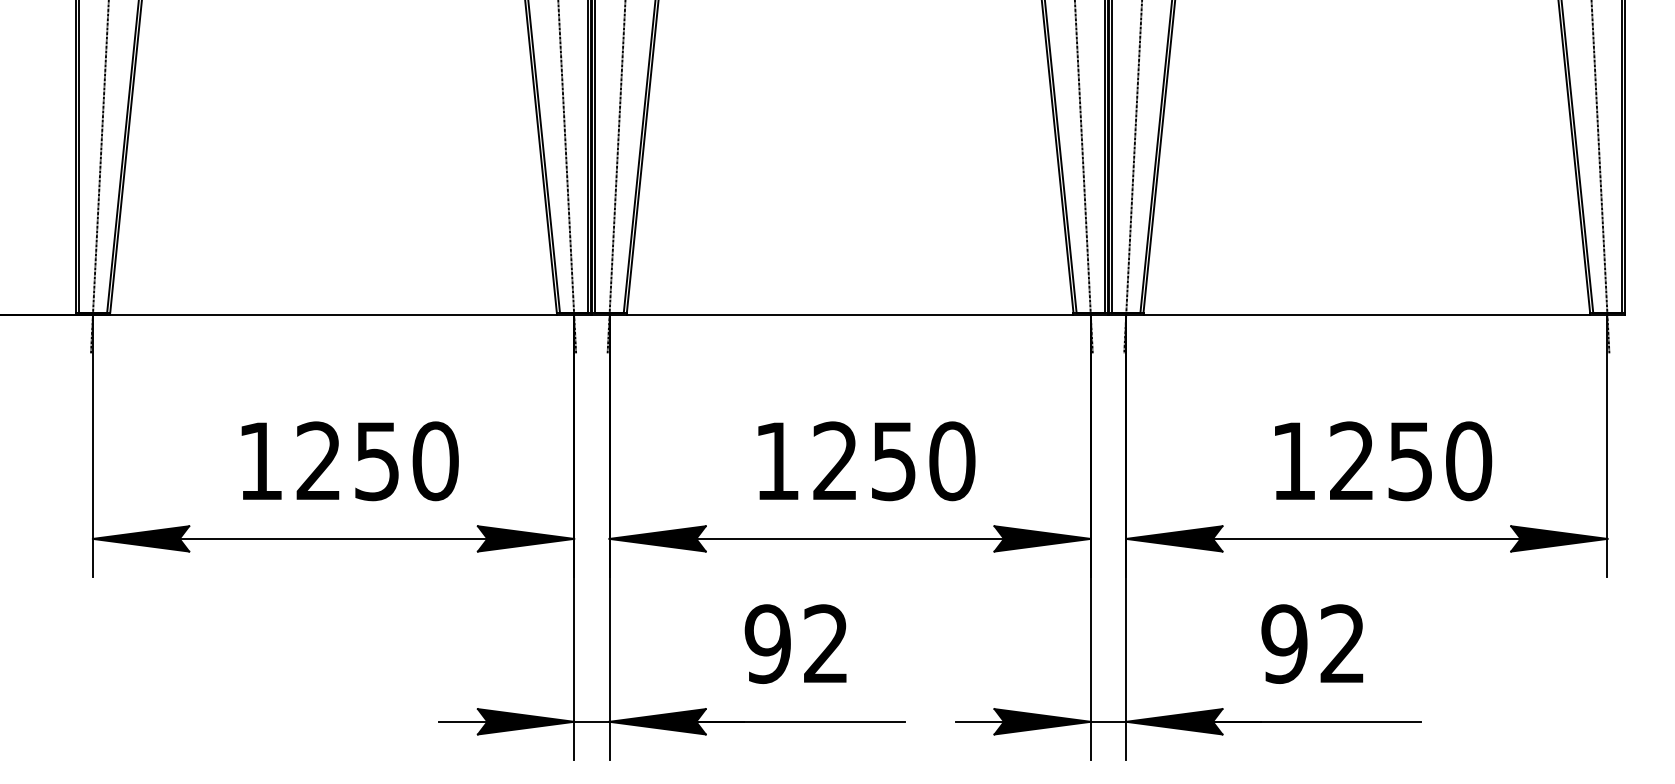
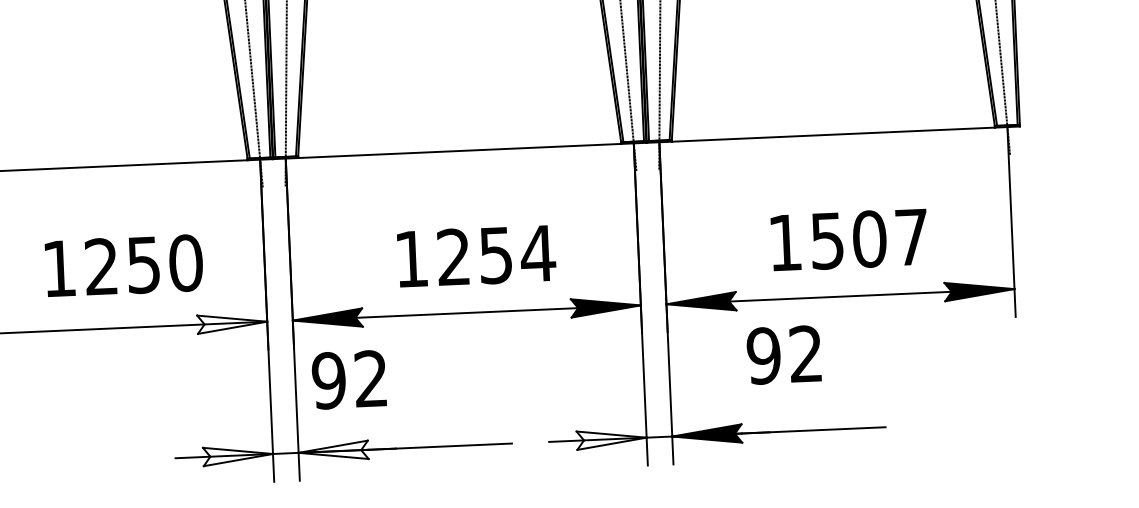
text: (349, 461) -> (123, 266), moved
text: (951, 461) -> (537, 253), 1250 -> 1254
text: (1411, 461) -> (870, 239), 1250 -> 1507
fill: (525, 538) -> (232, 322), removed
text: (795, 643) -> (348, 379), moved
text: (1312, 643) -> (784, 354), moved
fill: (525, 721) -> (237, 455), removed
fill: (657, 721) -> (333, 451), removed
fill: (1042, 721) -> (611, 438), removed

